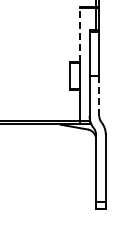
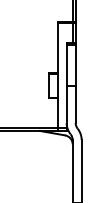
line: (79, 34) -> (57, 47), dashed -> solid
line: (99, 96) -> (75, 104), dashed -> solid

